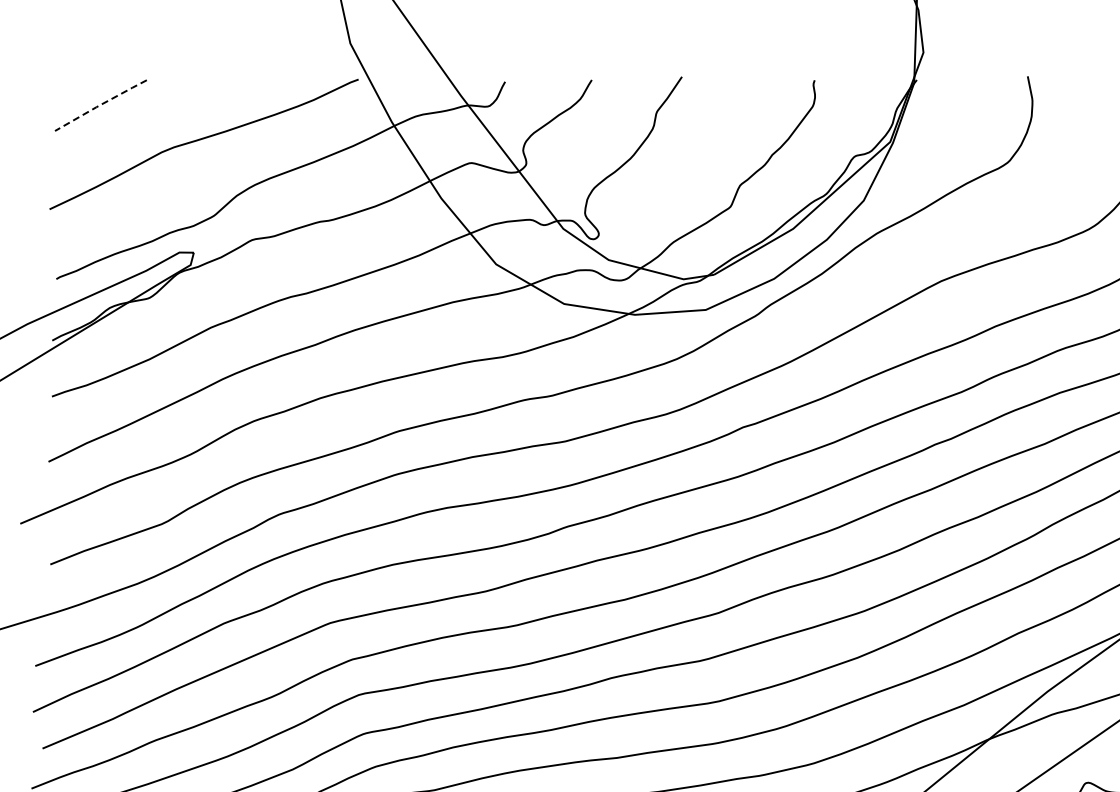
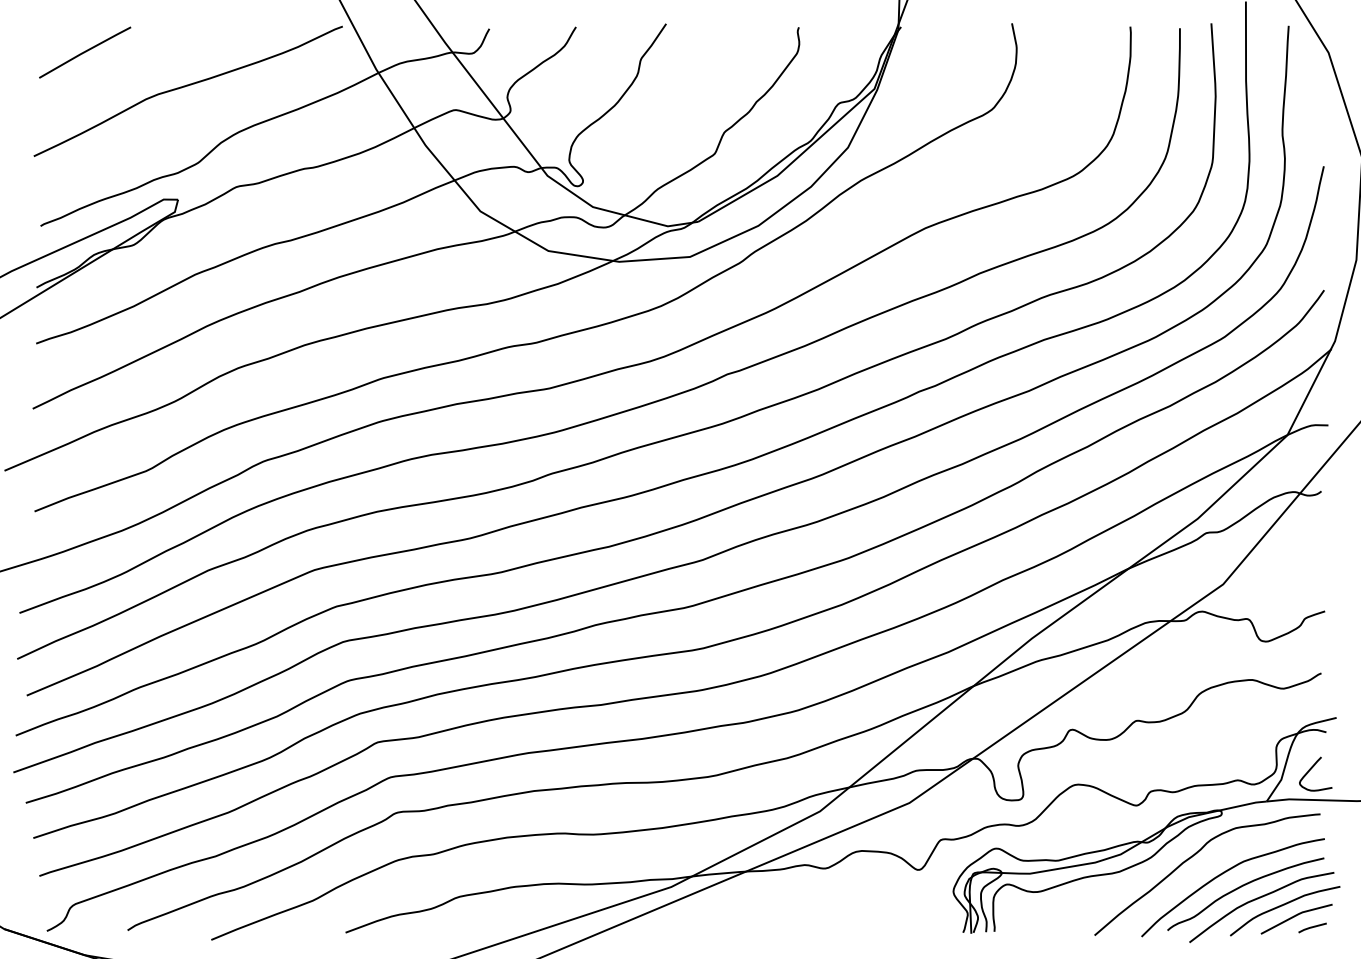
line: (101, 104) -> (85, 51), dashed -> solid

